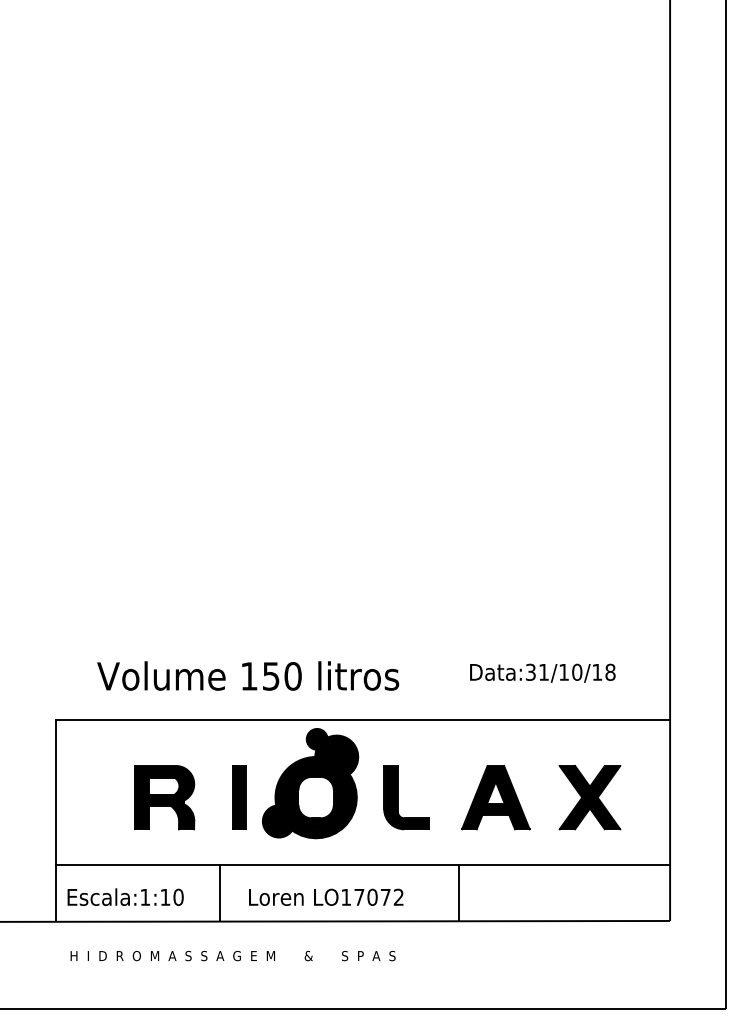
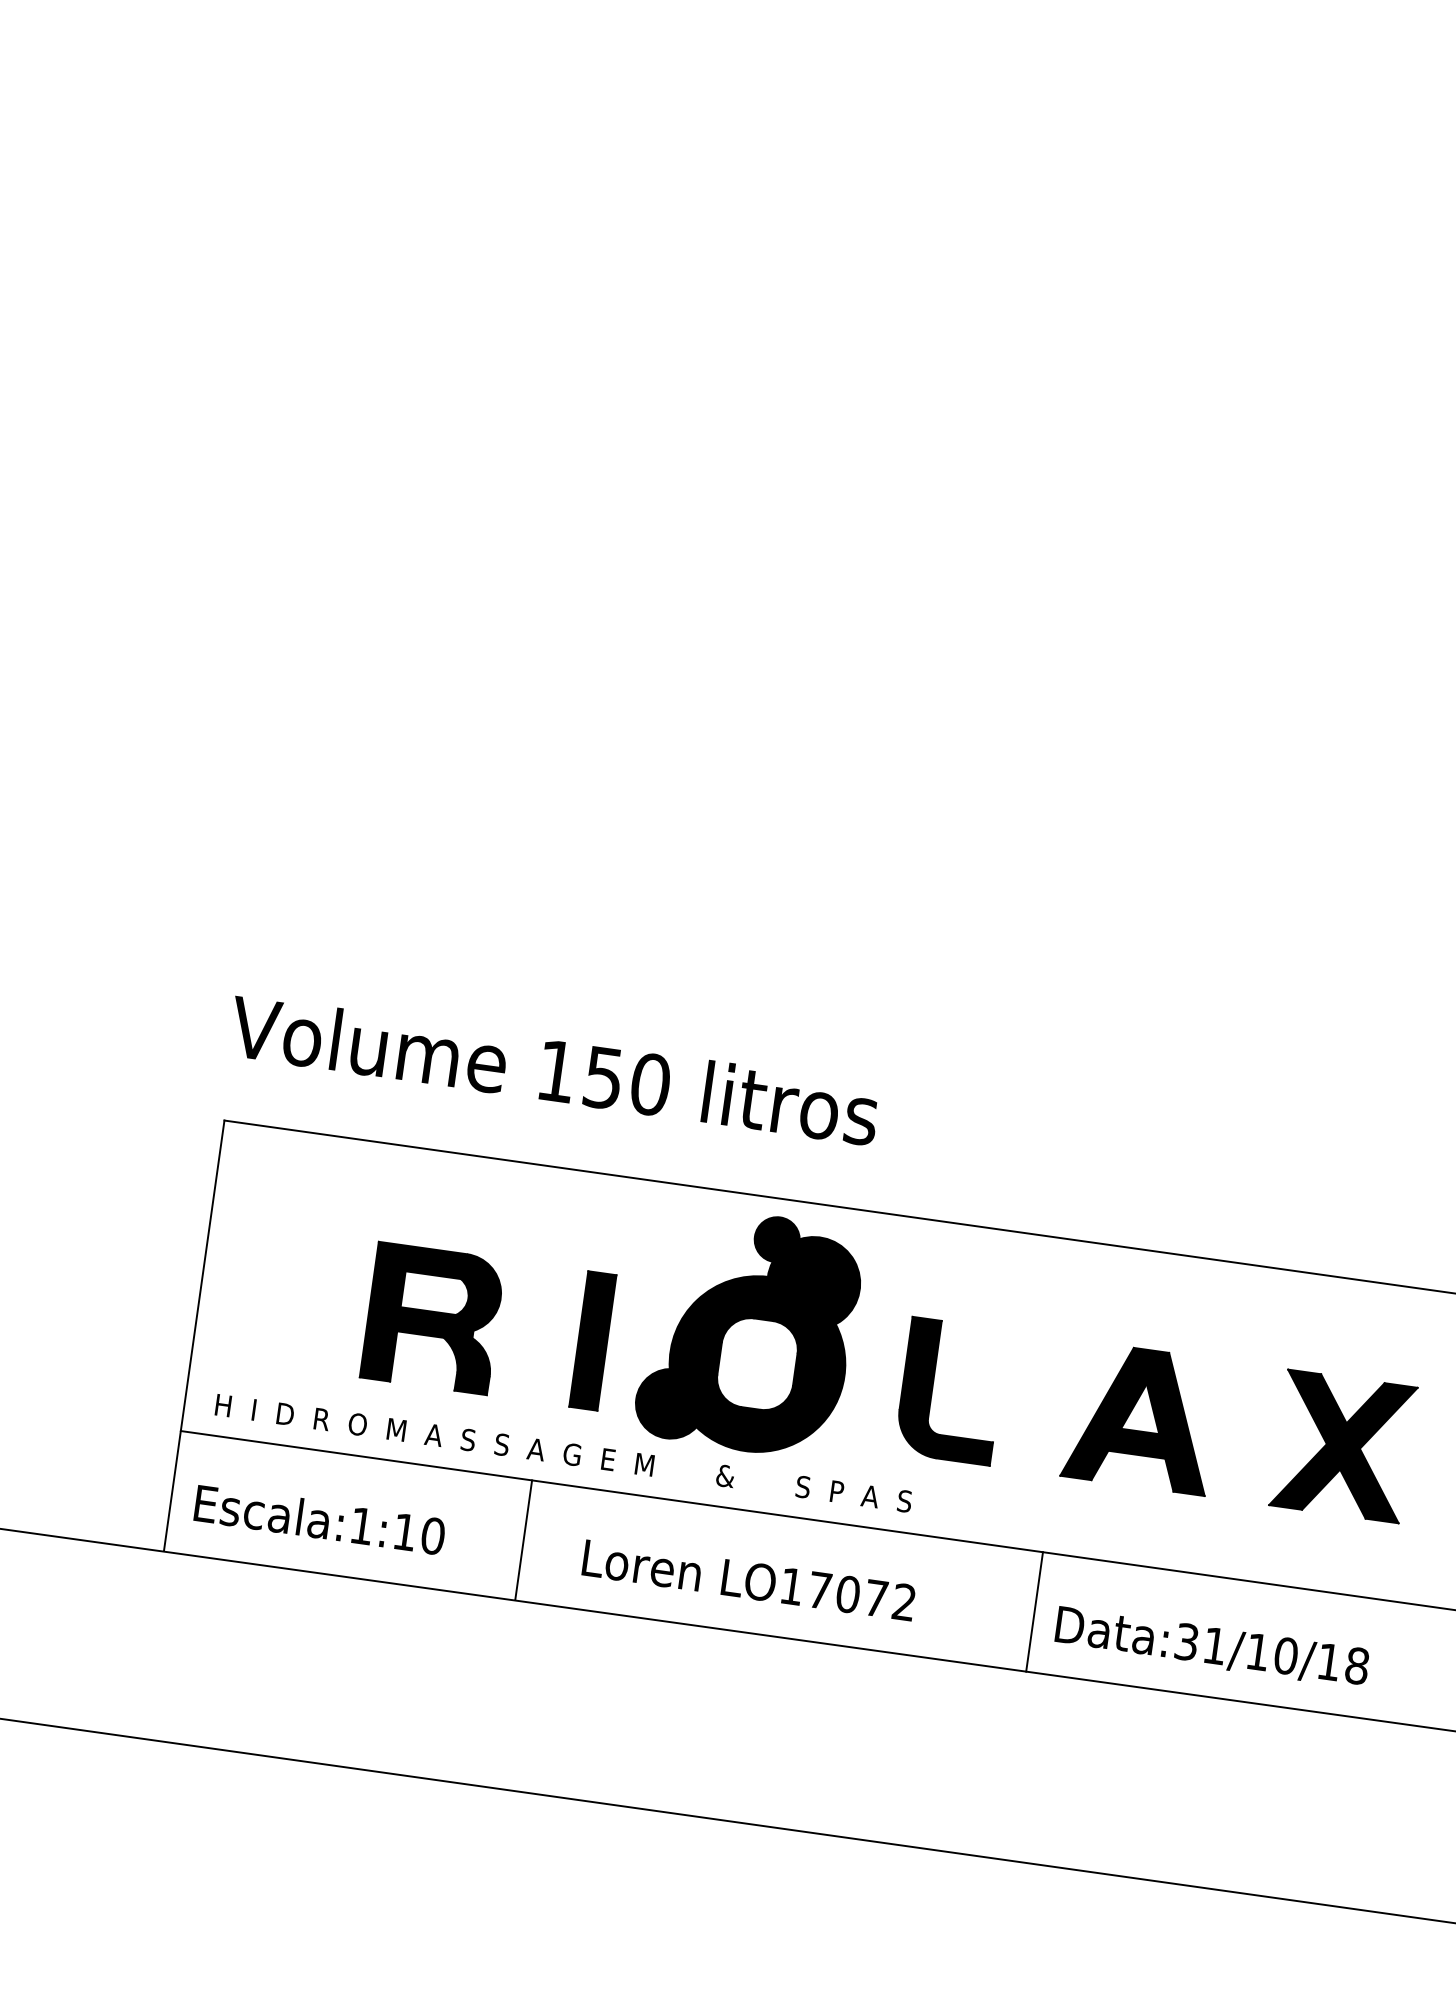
text: (542, 672) -> (1211, 1645), moved
text: (248, 675) -> (555, 1069), moved
text: (232, 956) -> (562, 1454), moved

